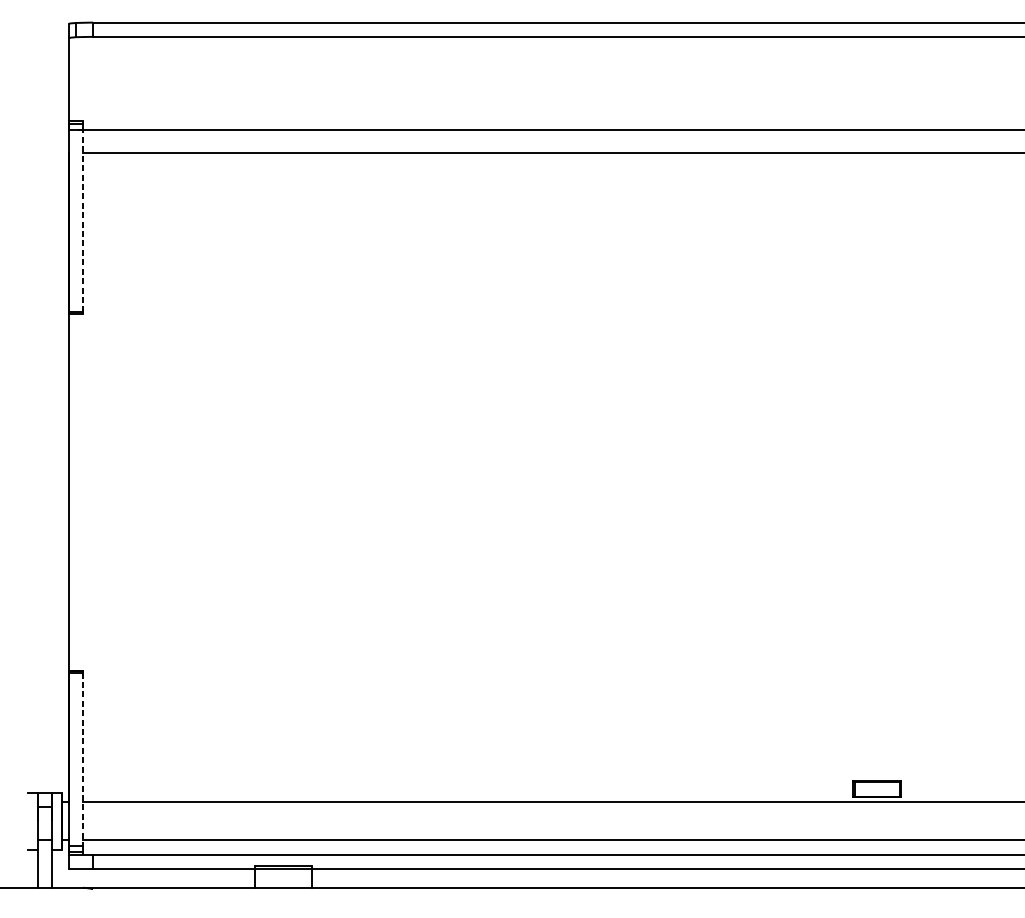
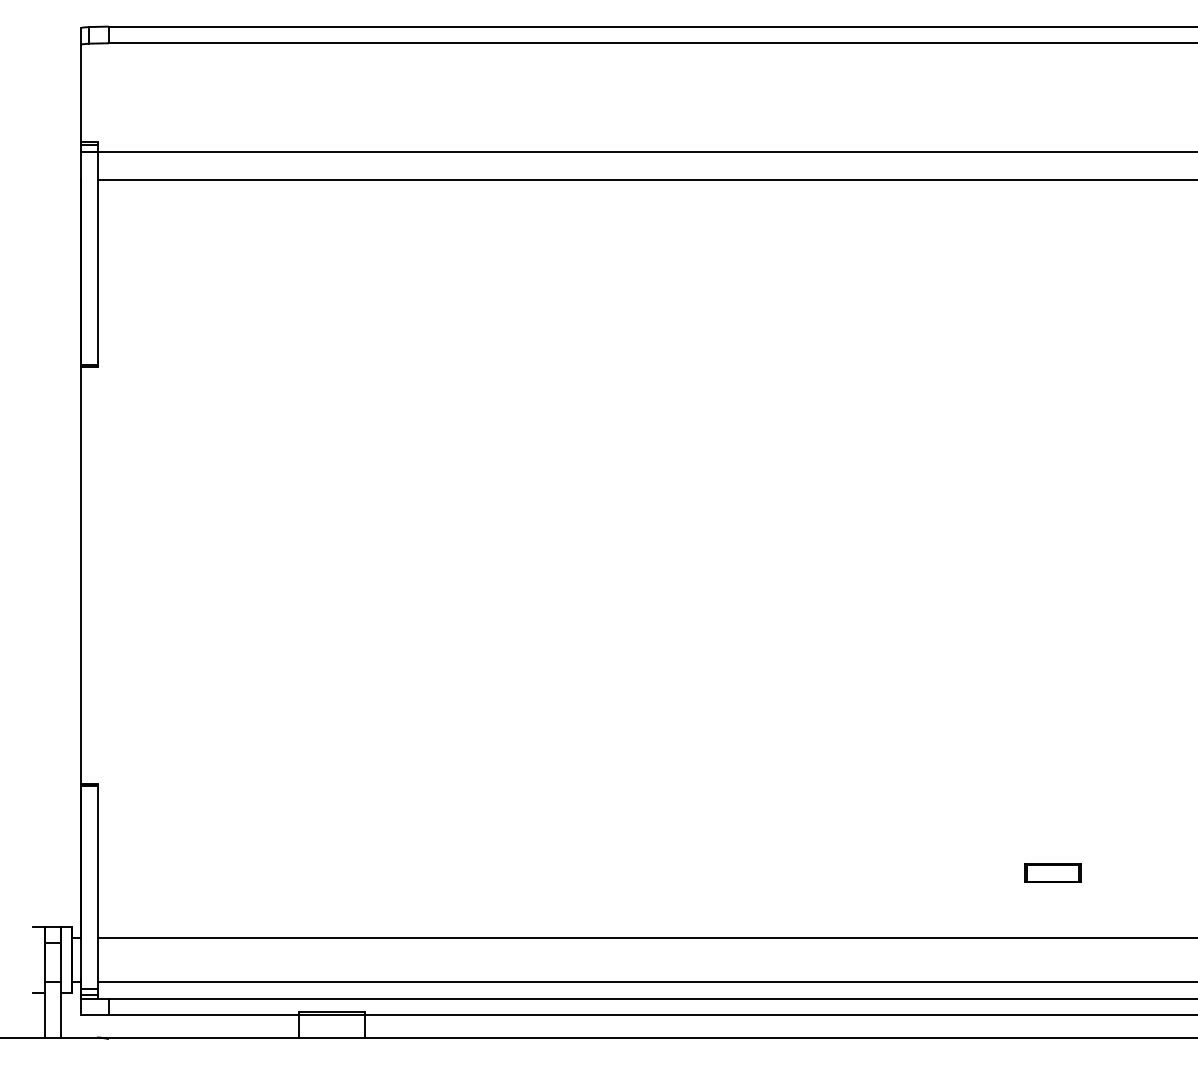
line: (83, 221) -> (97, 258), dashed -> solid
line: (83, 759) -> (97, 887), dashed -> solid
part: (876, 788) -> (1052, 872), moved

